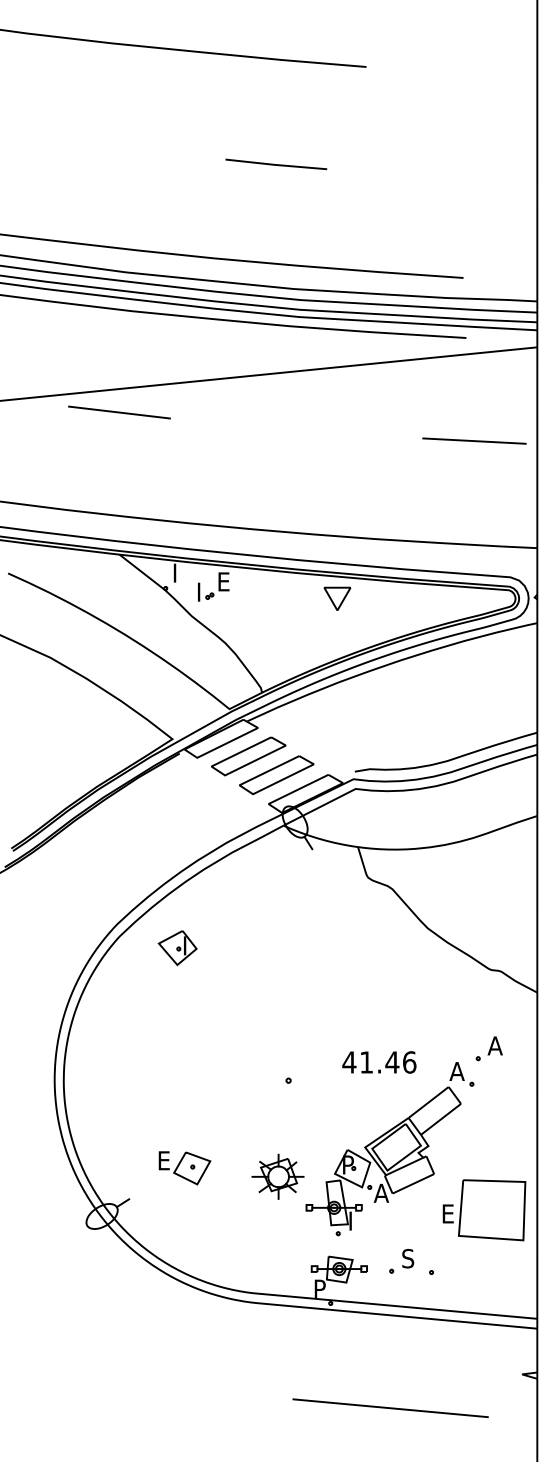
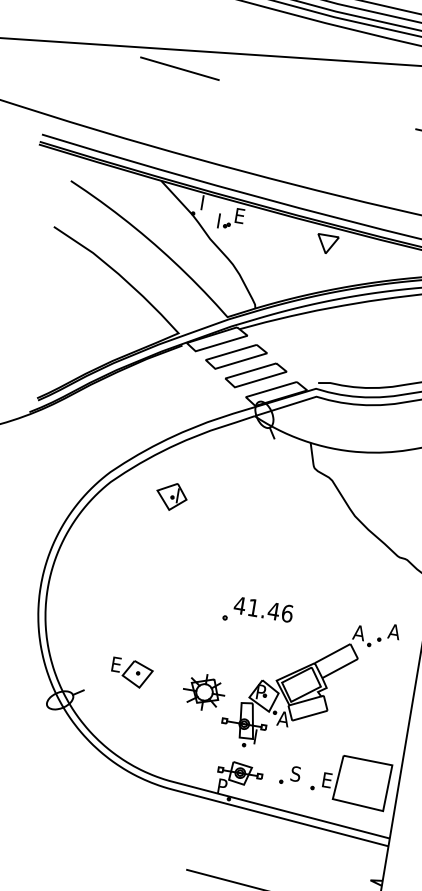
part: (177, 948) -> (171, 496), moved
part: (488, 1048) -> (388, 632), moved
text: (379, 1062) -> (263, 609), moved
part: (484, 1210) -> (356, 782), moved

